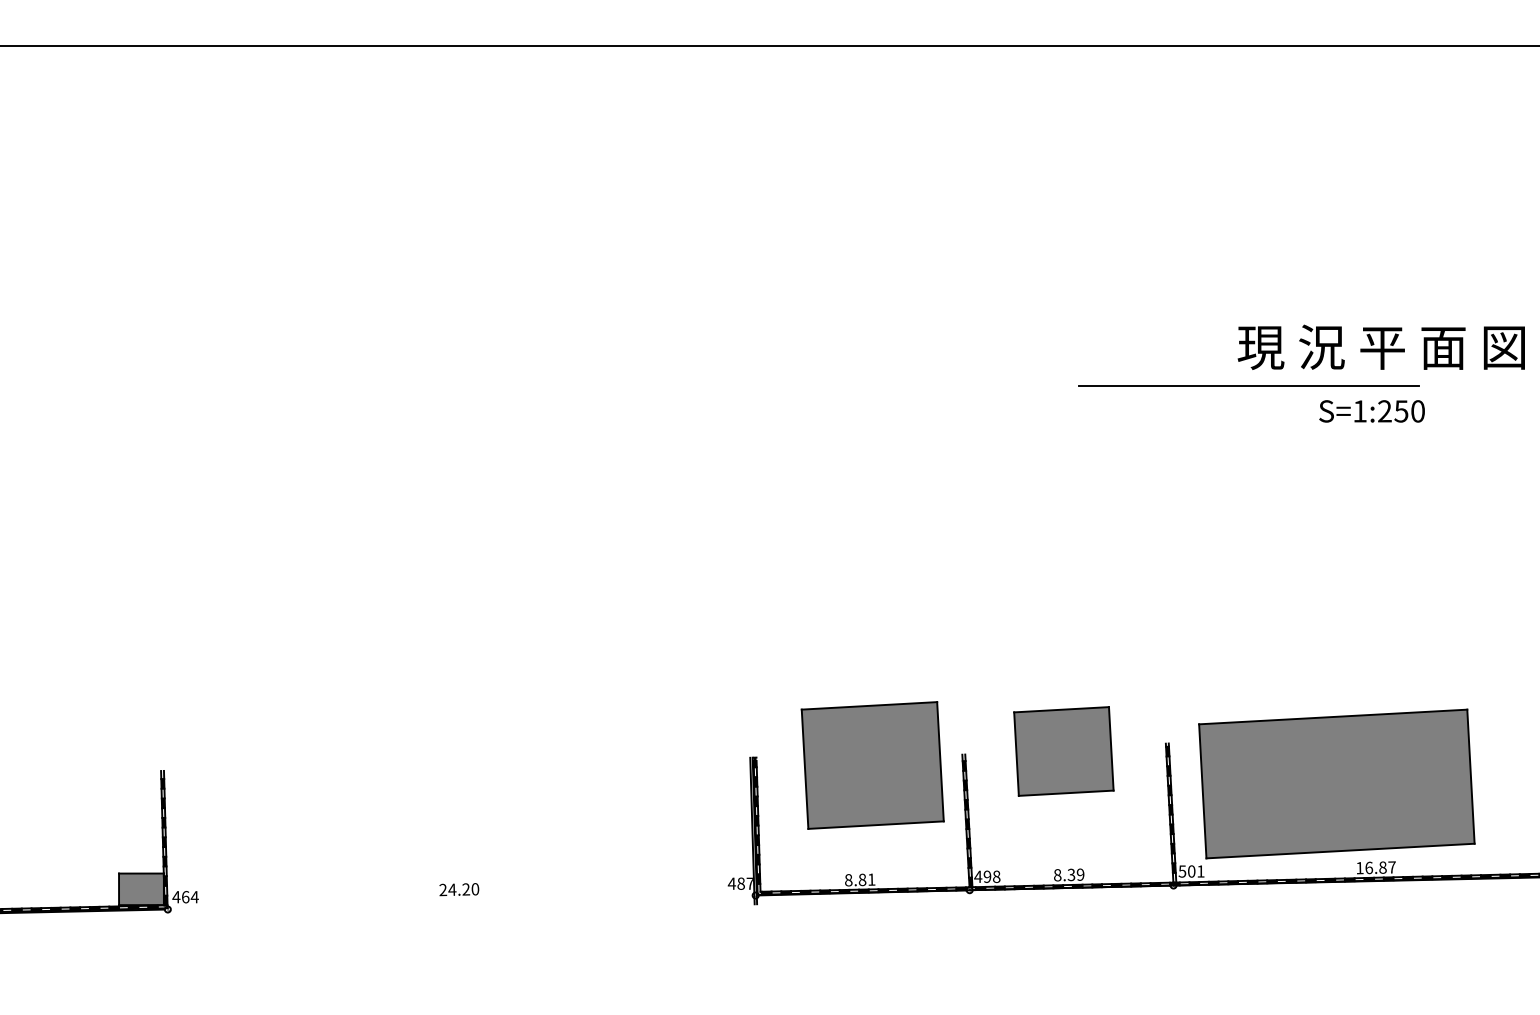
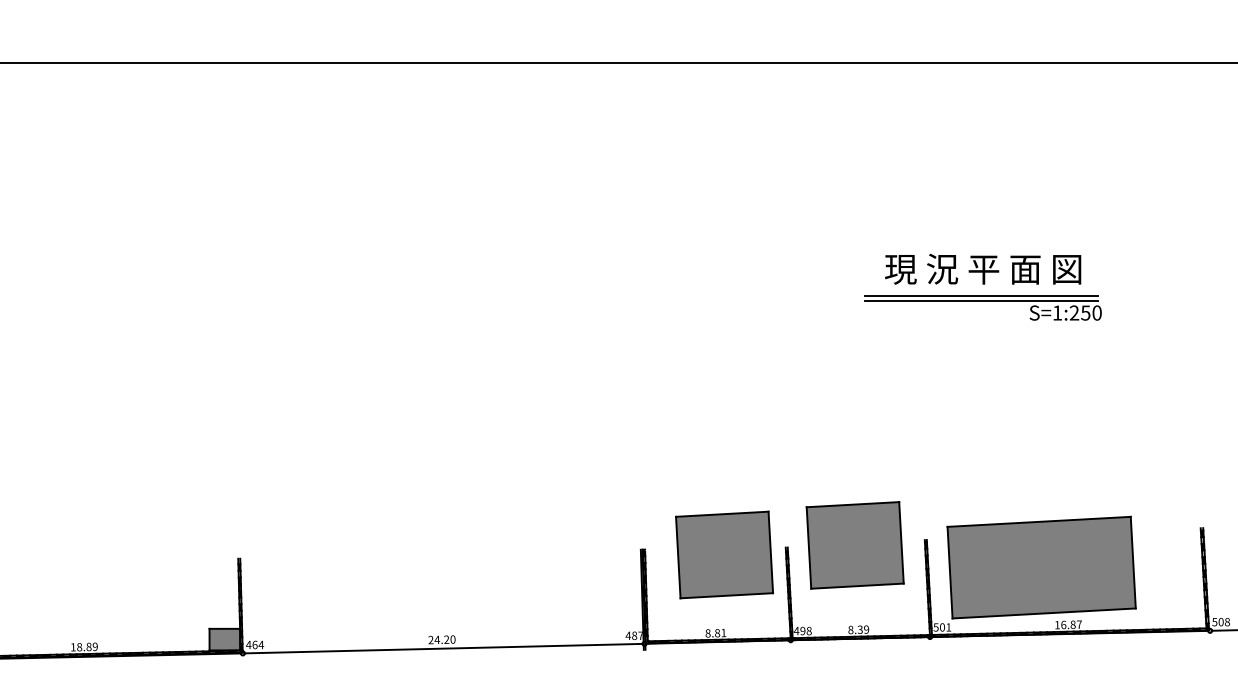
text: (1381, 346) -> (983, 268), moved
line: (1248, 393) -> (981, 300), added
part: (1062, 751) -> (854, 545), size x1.43
line: (461, 902) -> (443, 648), added

